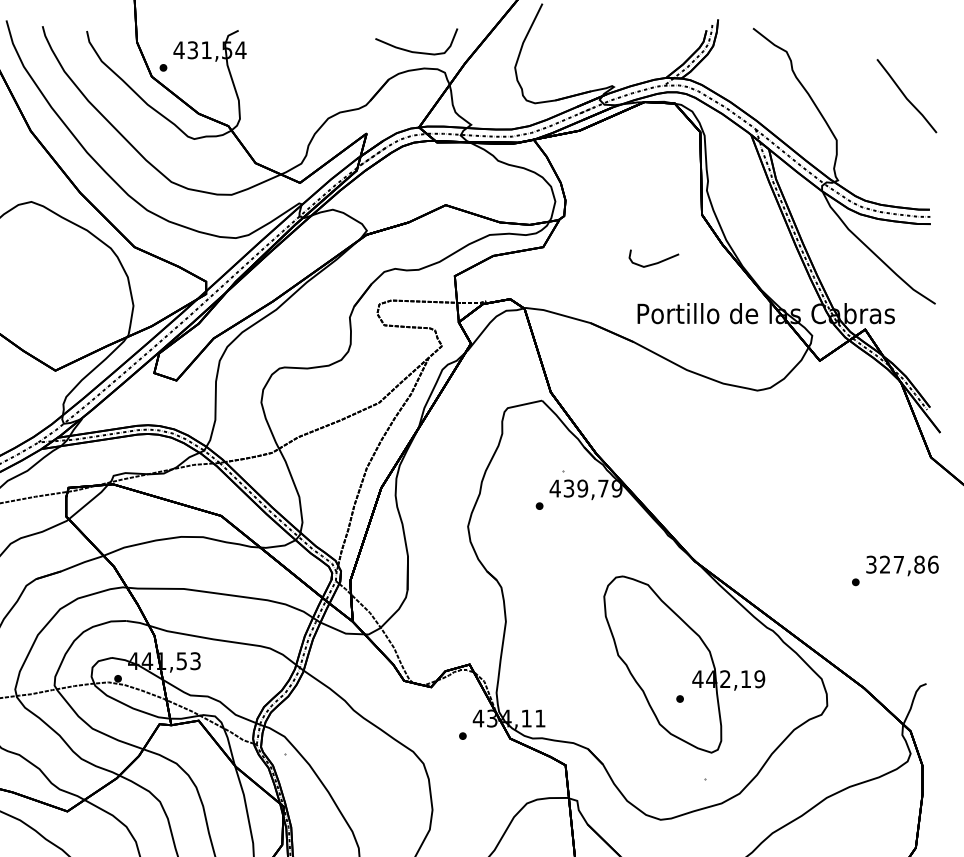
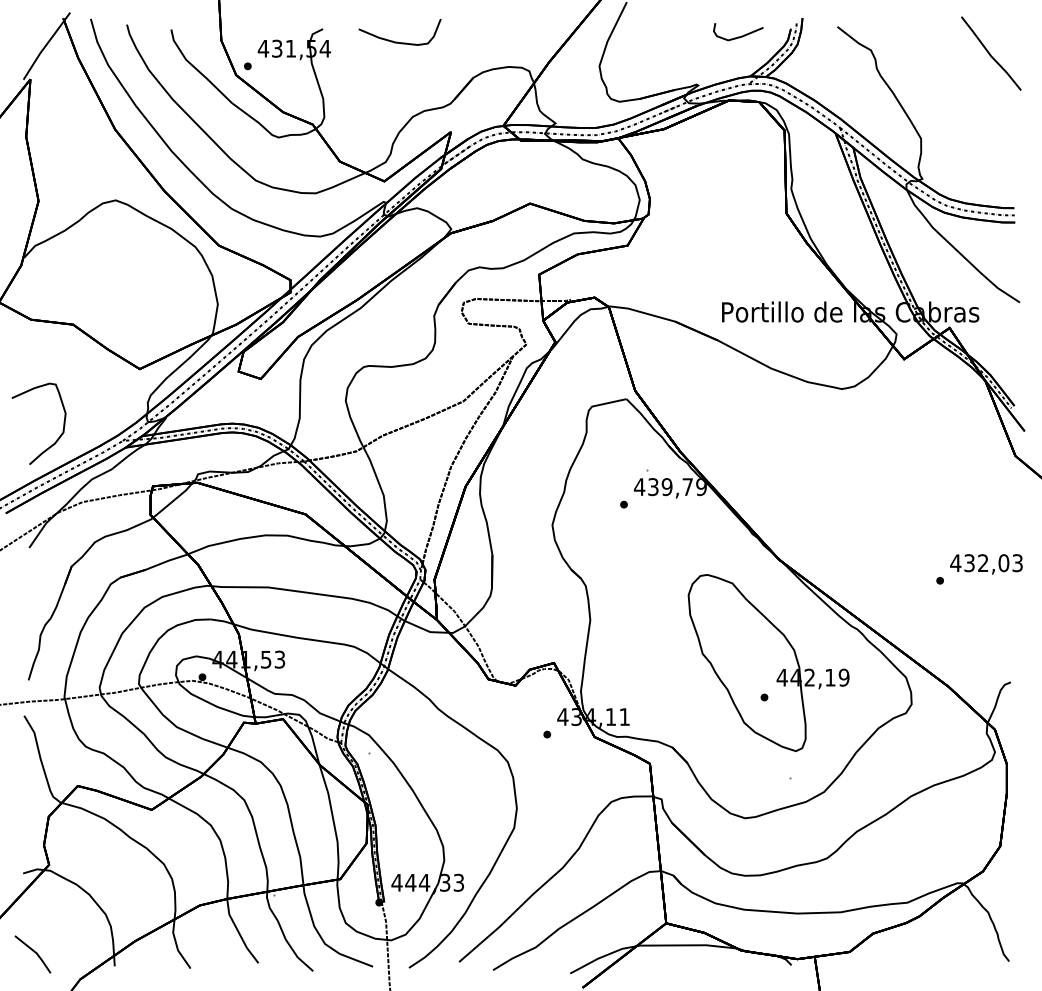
curve: (414, 51) -> (397, 41), moved
line: (906, 96) -> (990, 53), moved
curve: (654, 263) -> (738, 36), moved
text: (902, 565) -> (986, 563), 327,86 -> 432,03

